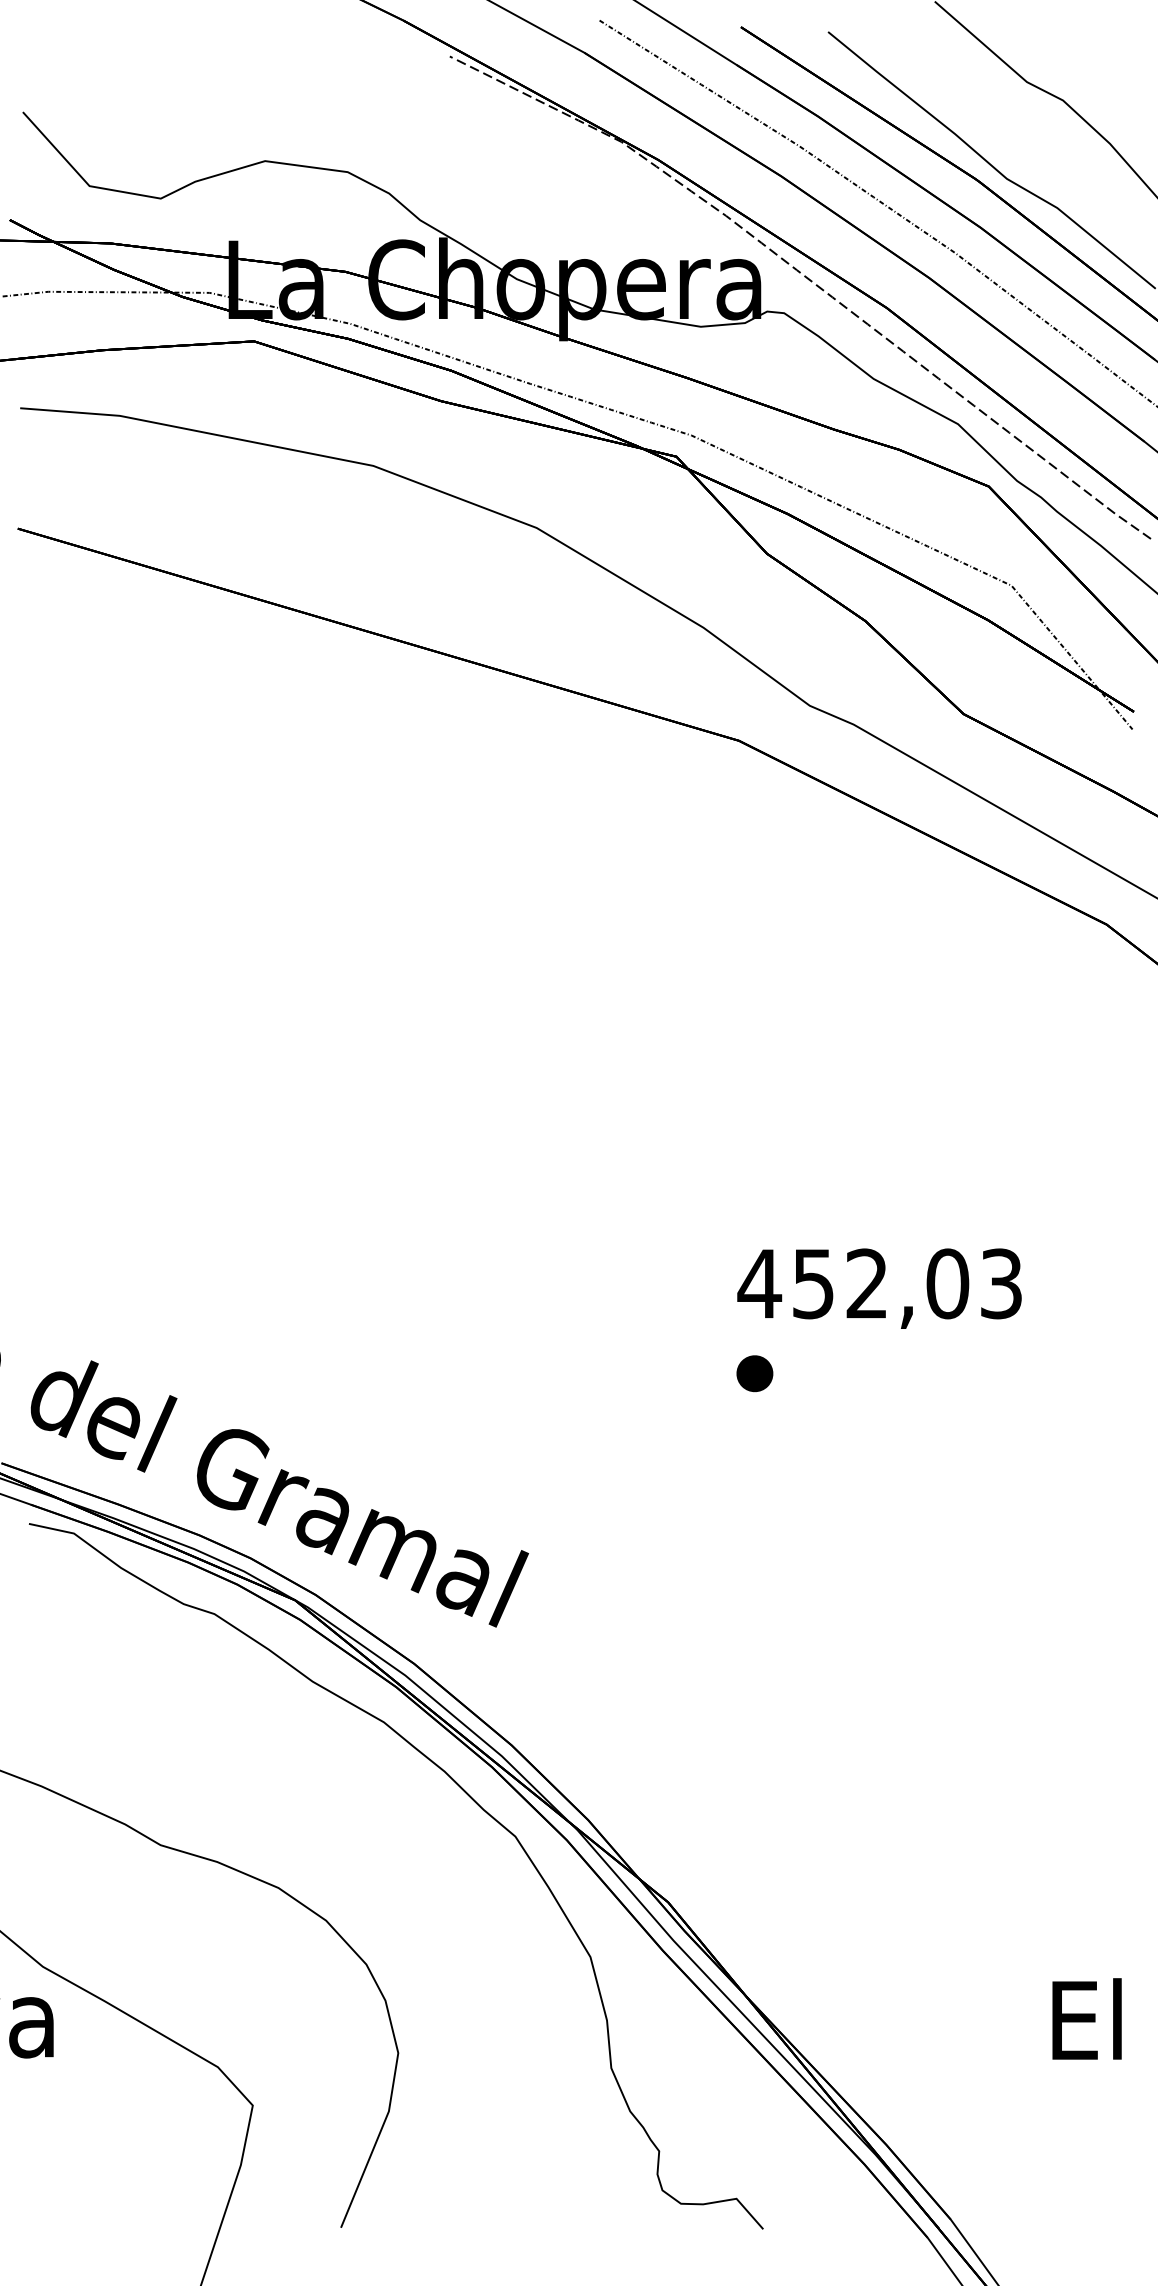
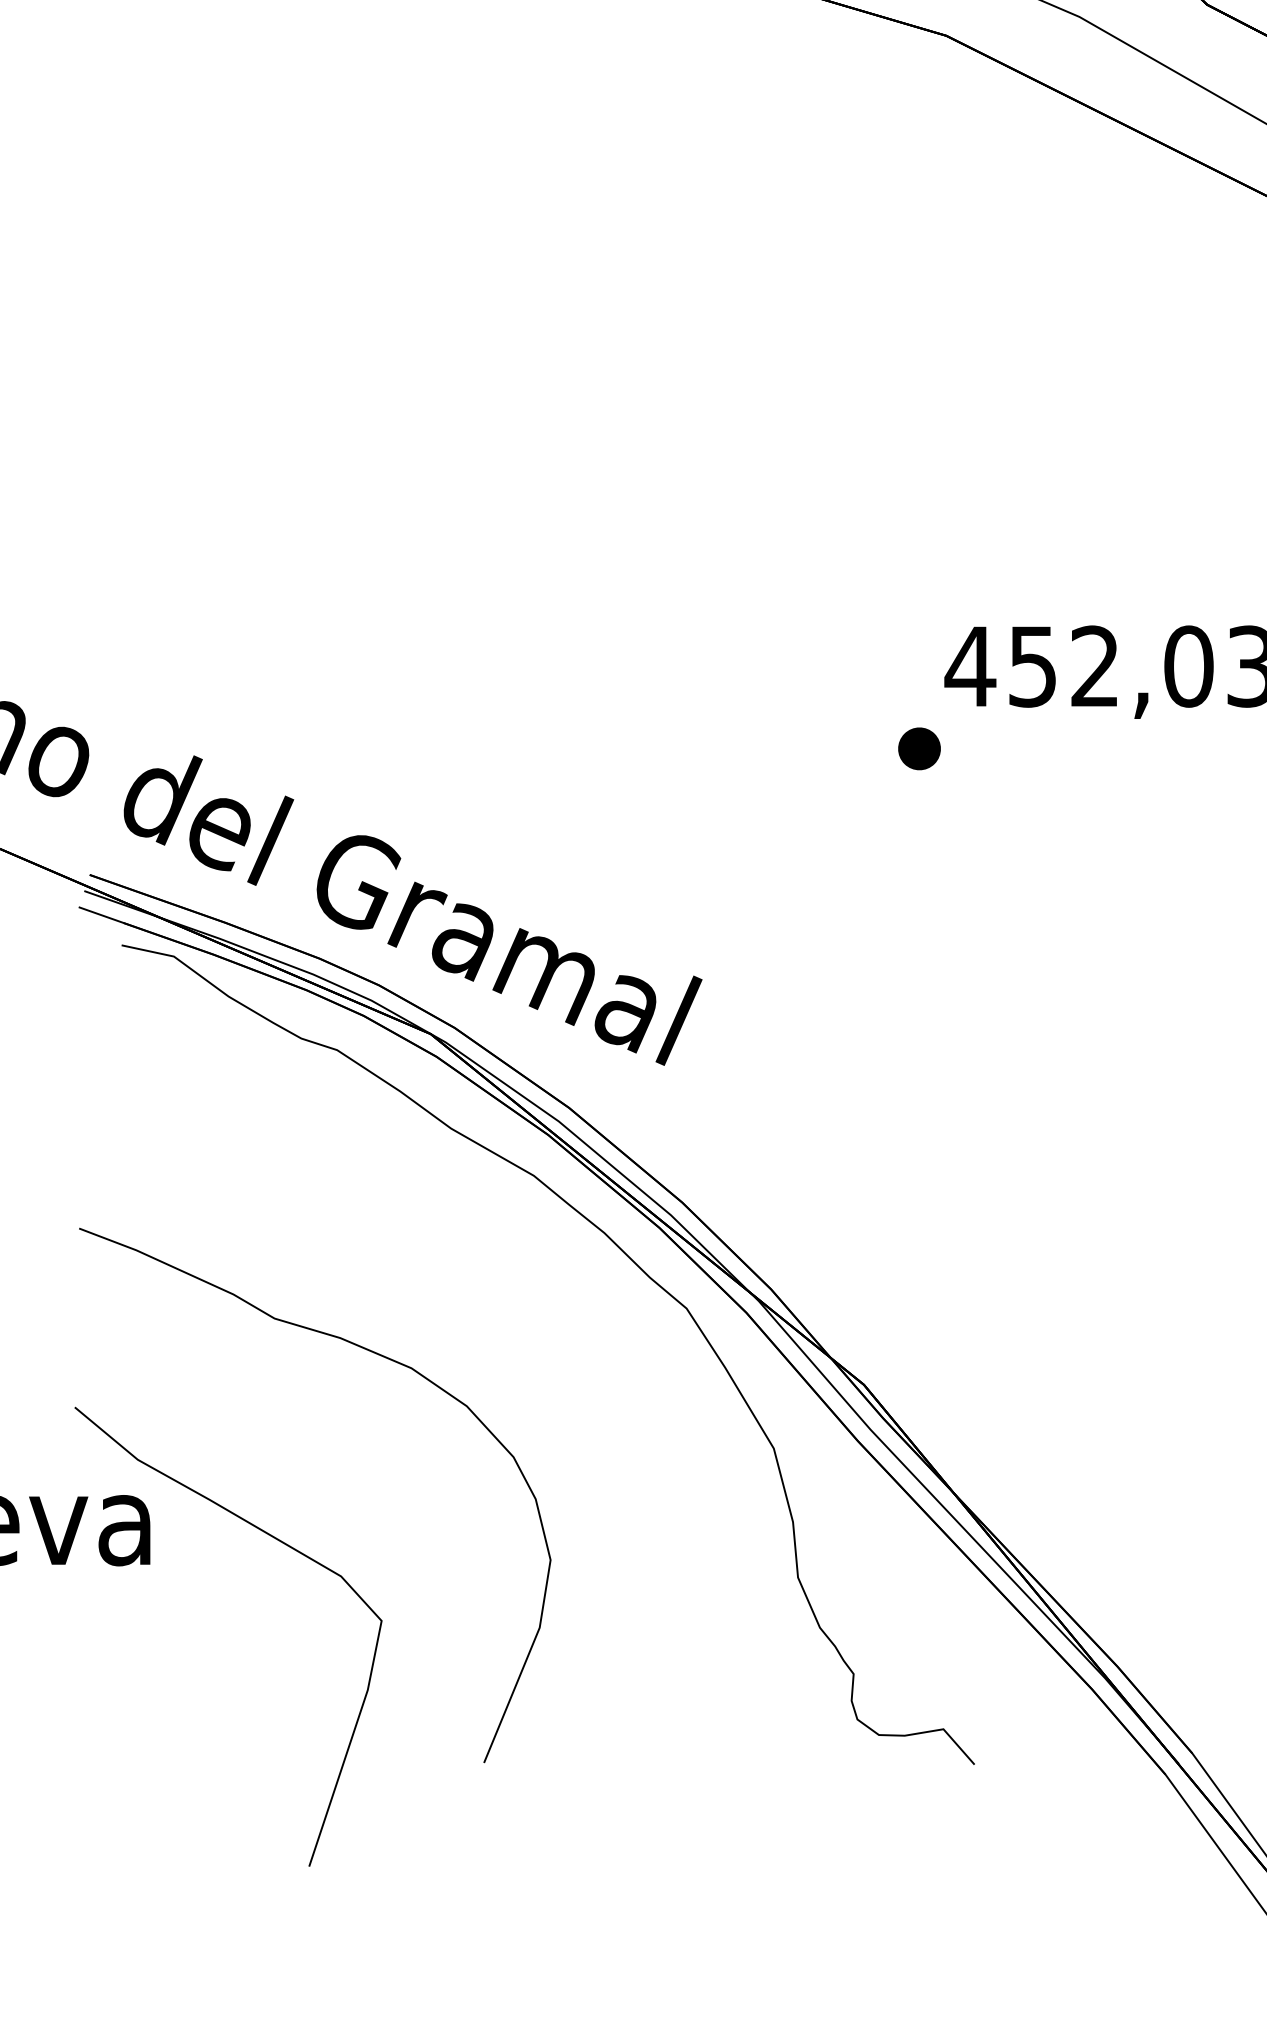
part: (754, 1373) -> (919, 748), moved

